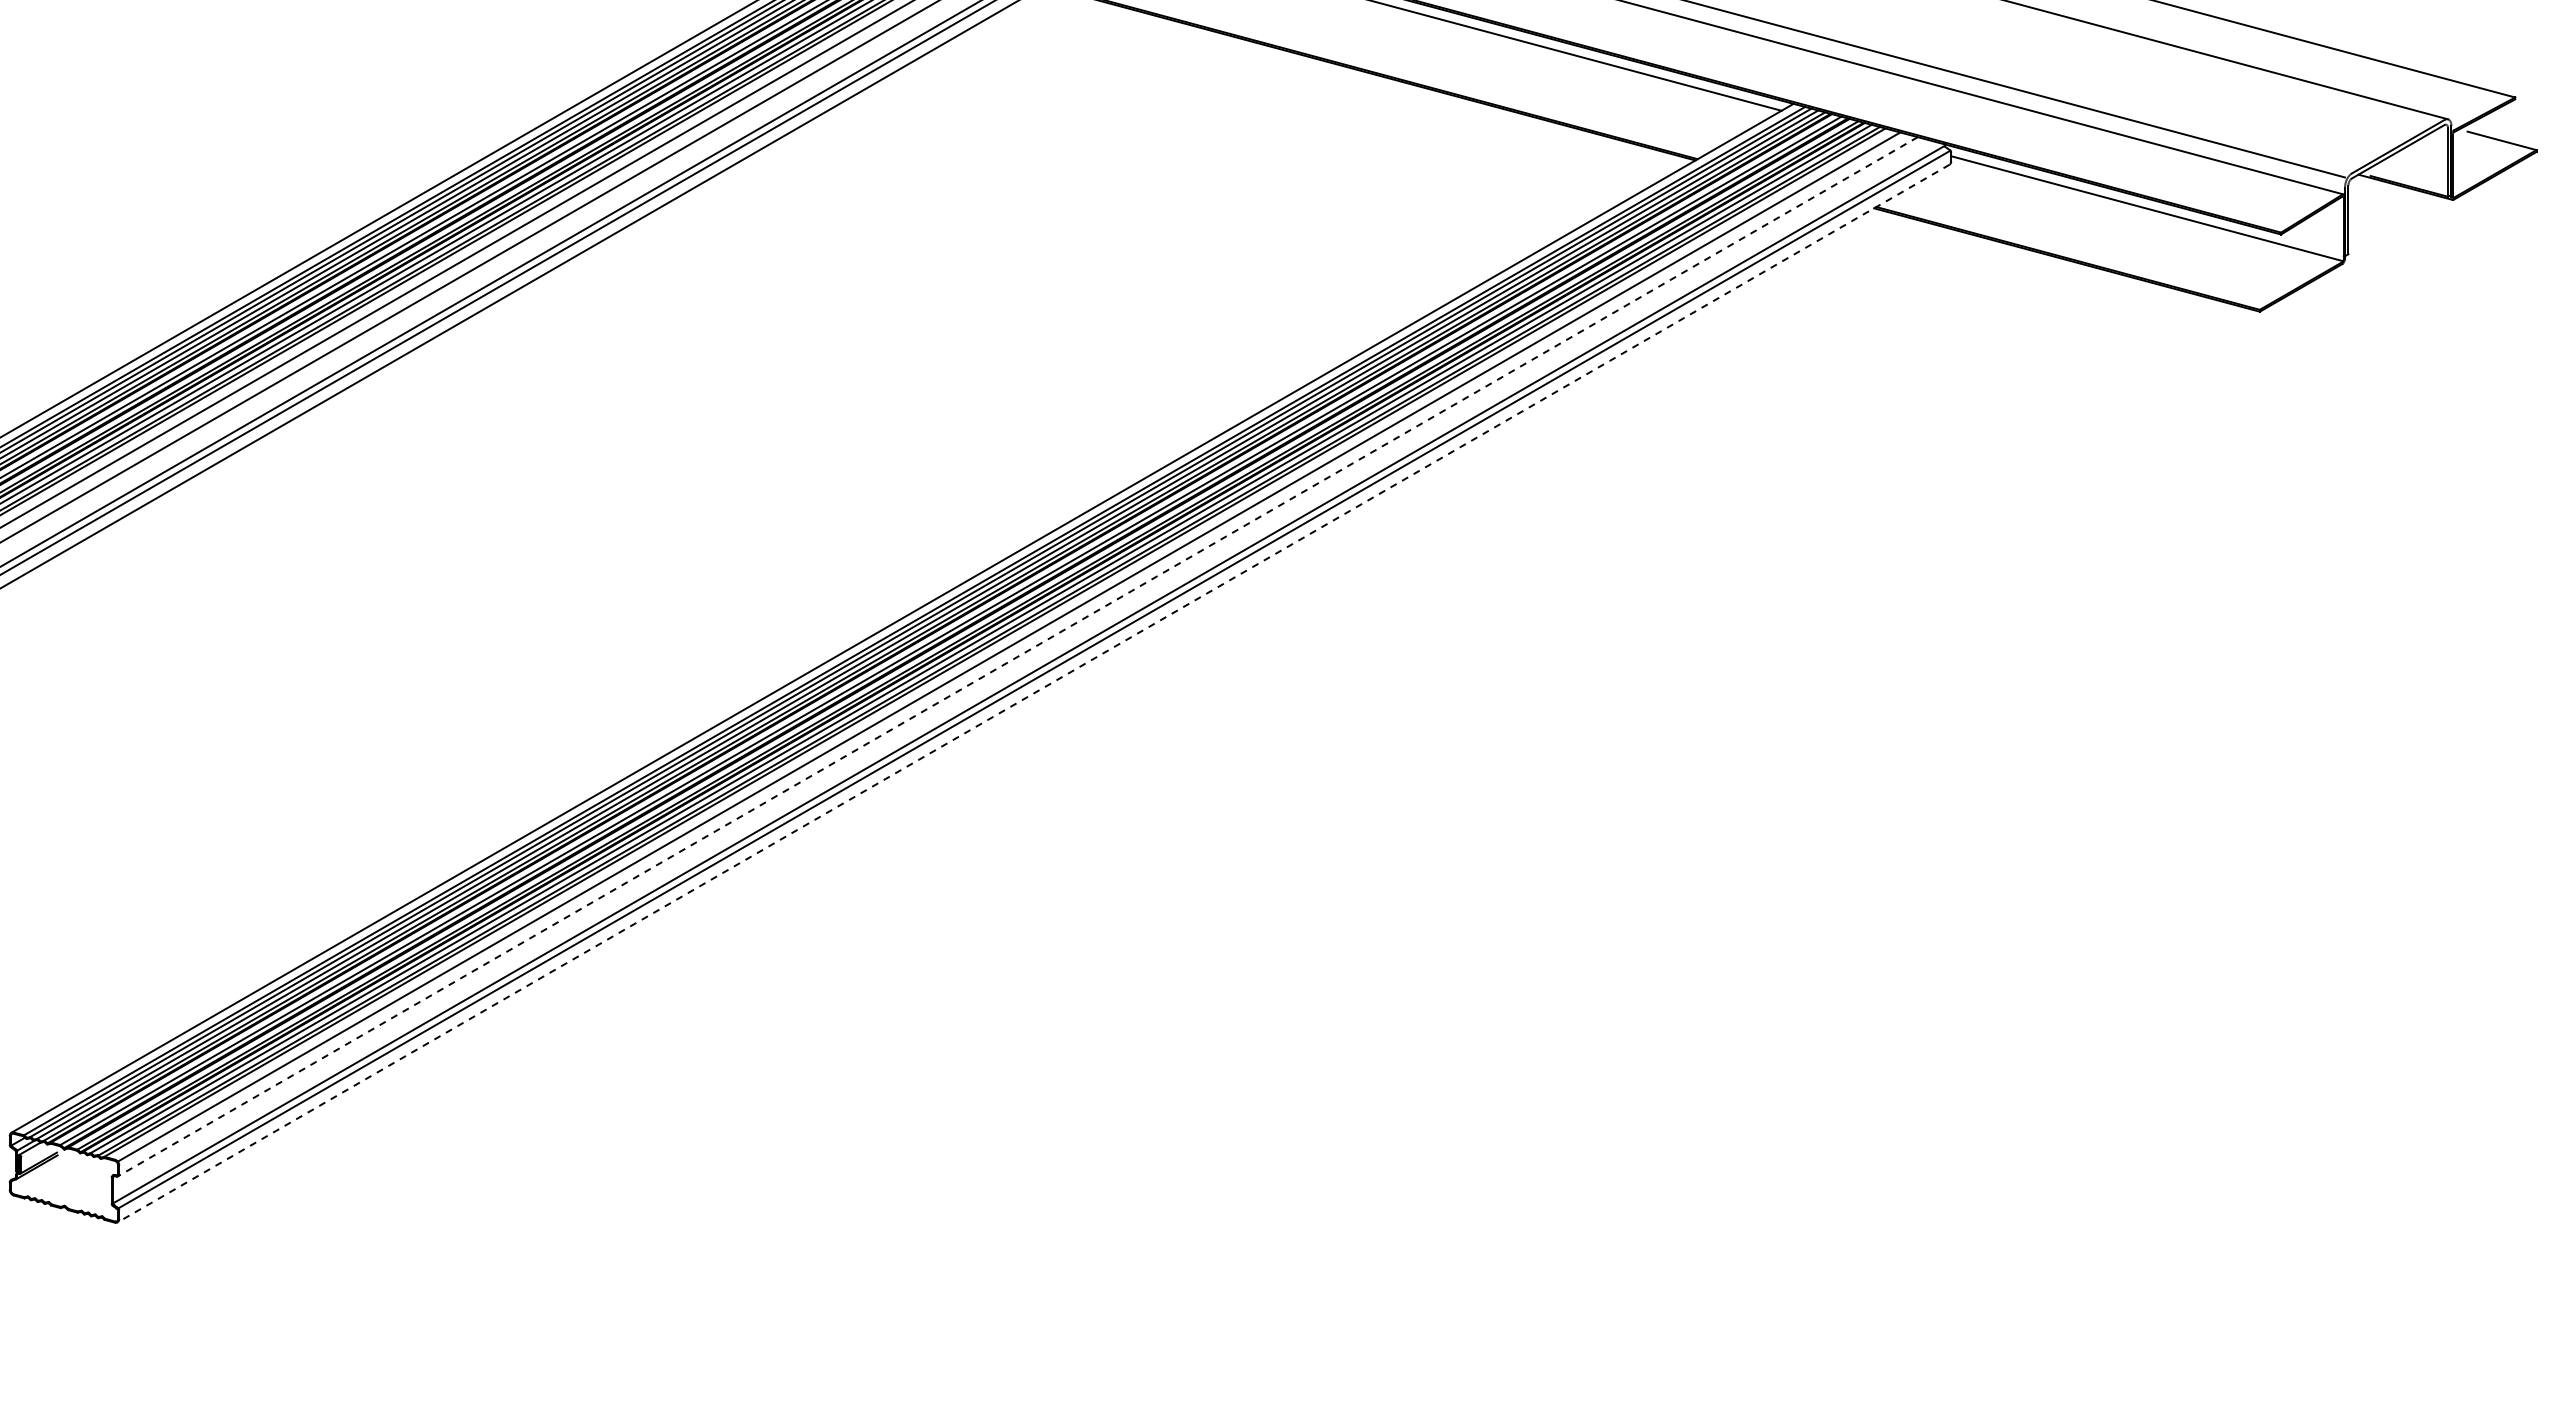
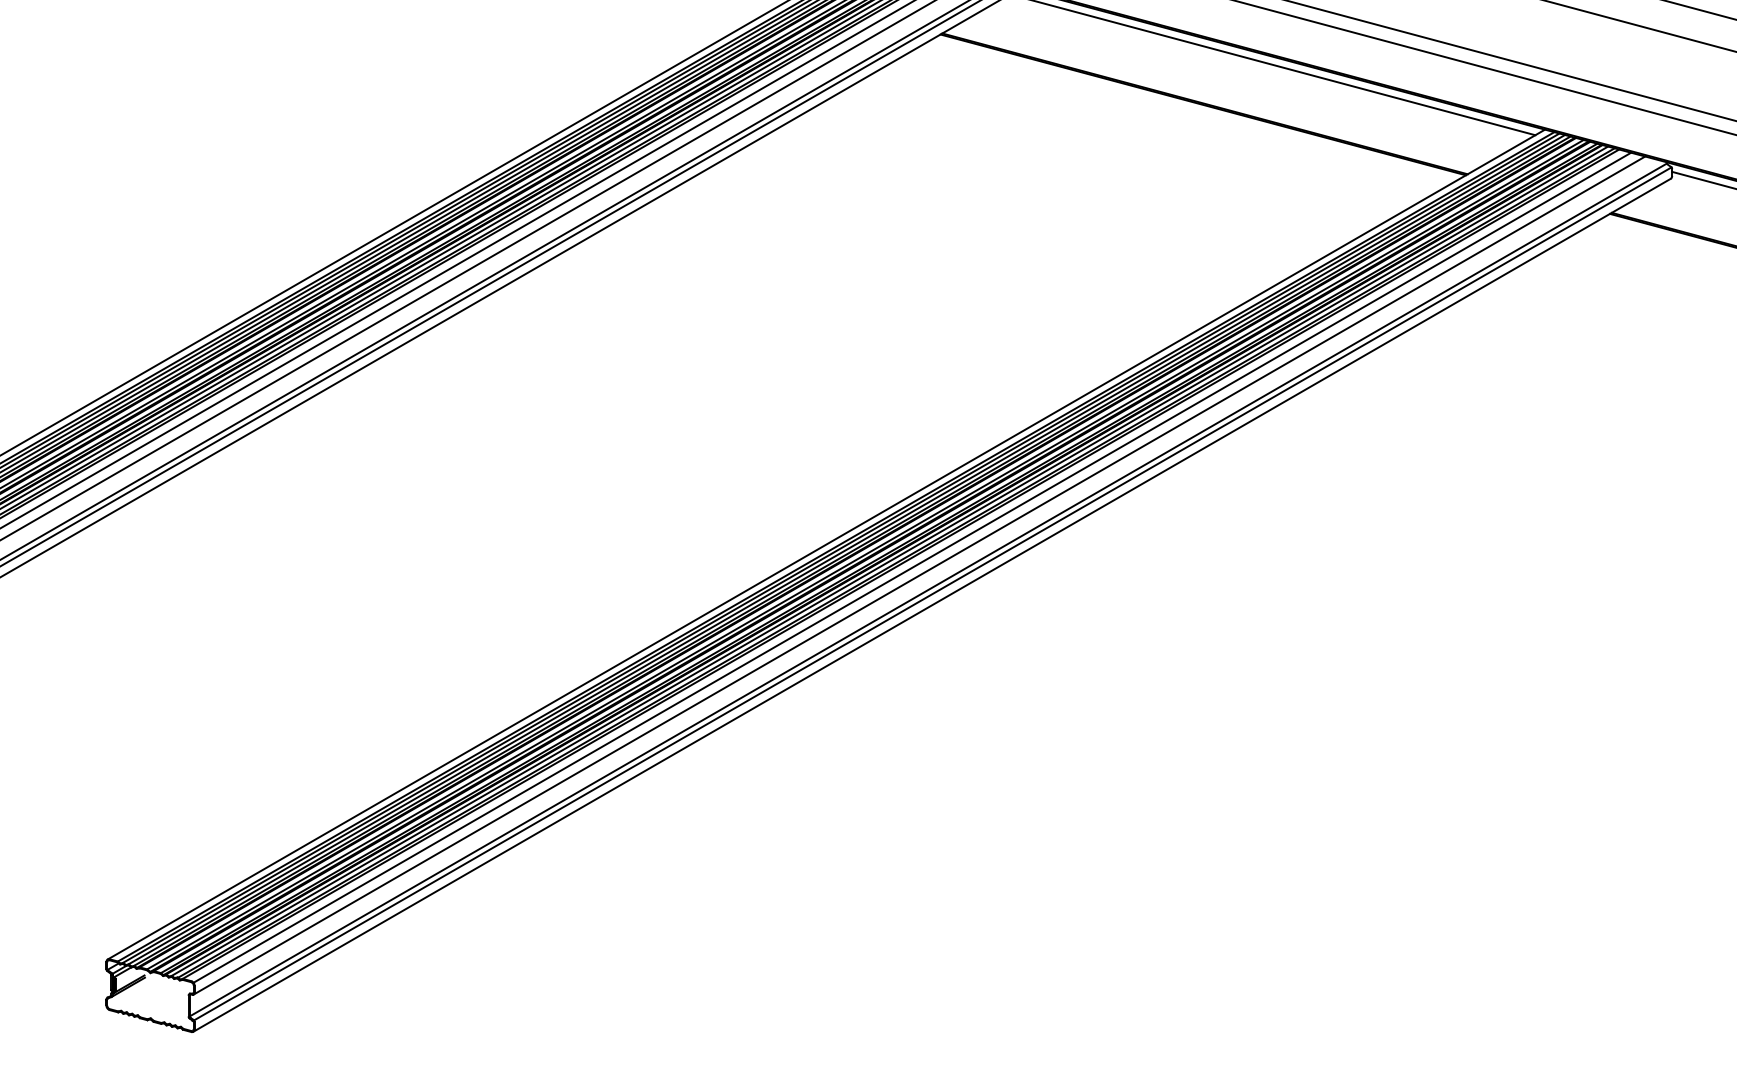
line: (1017, 656) -> (919, 575), dashed -> solid
line: (1033, 693) -> (932, 605), dashed -> solid

